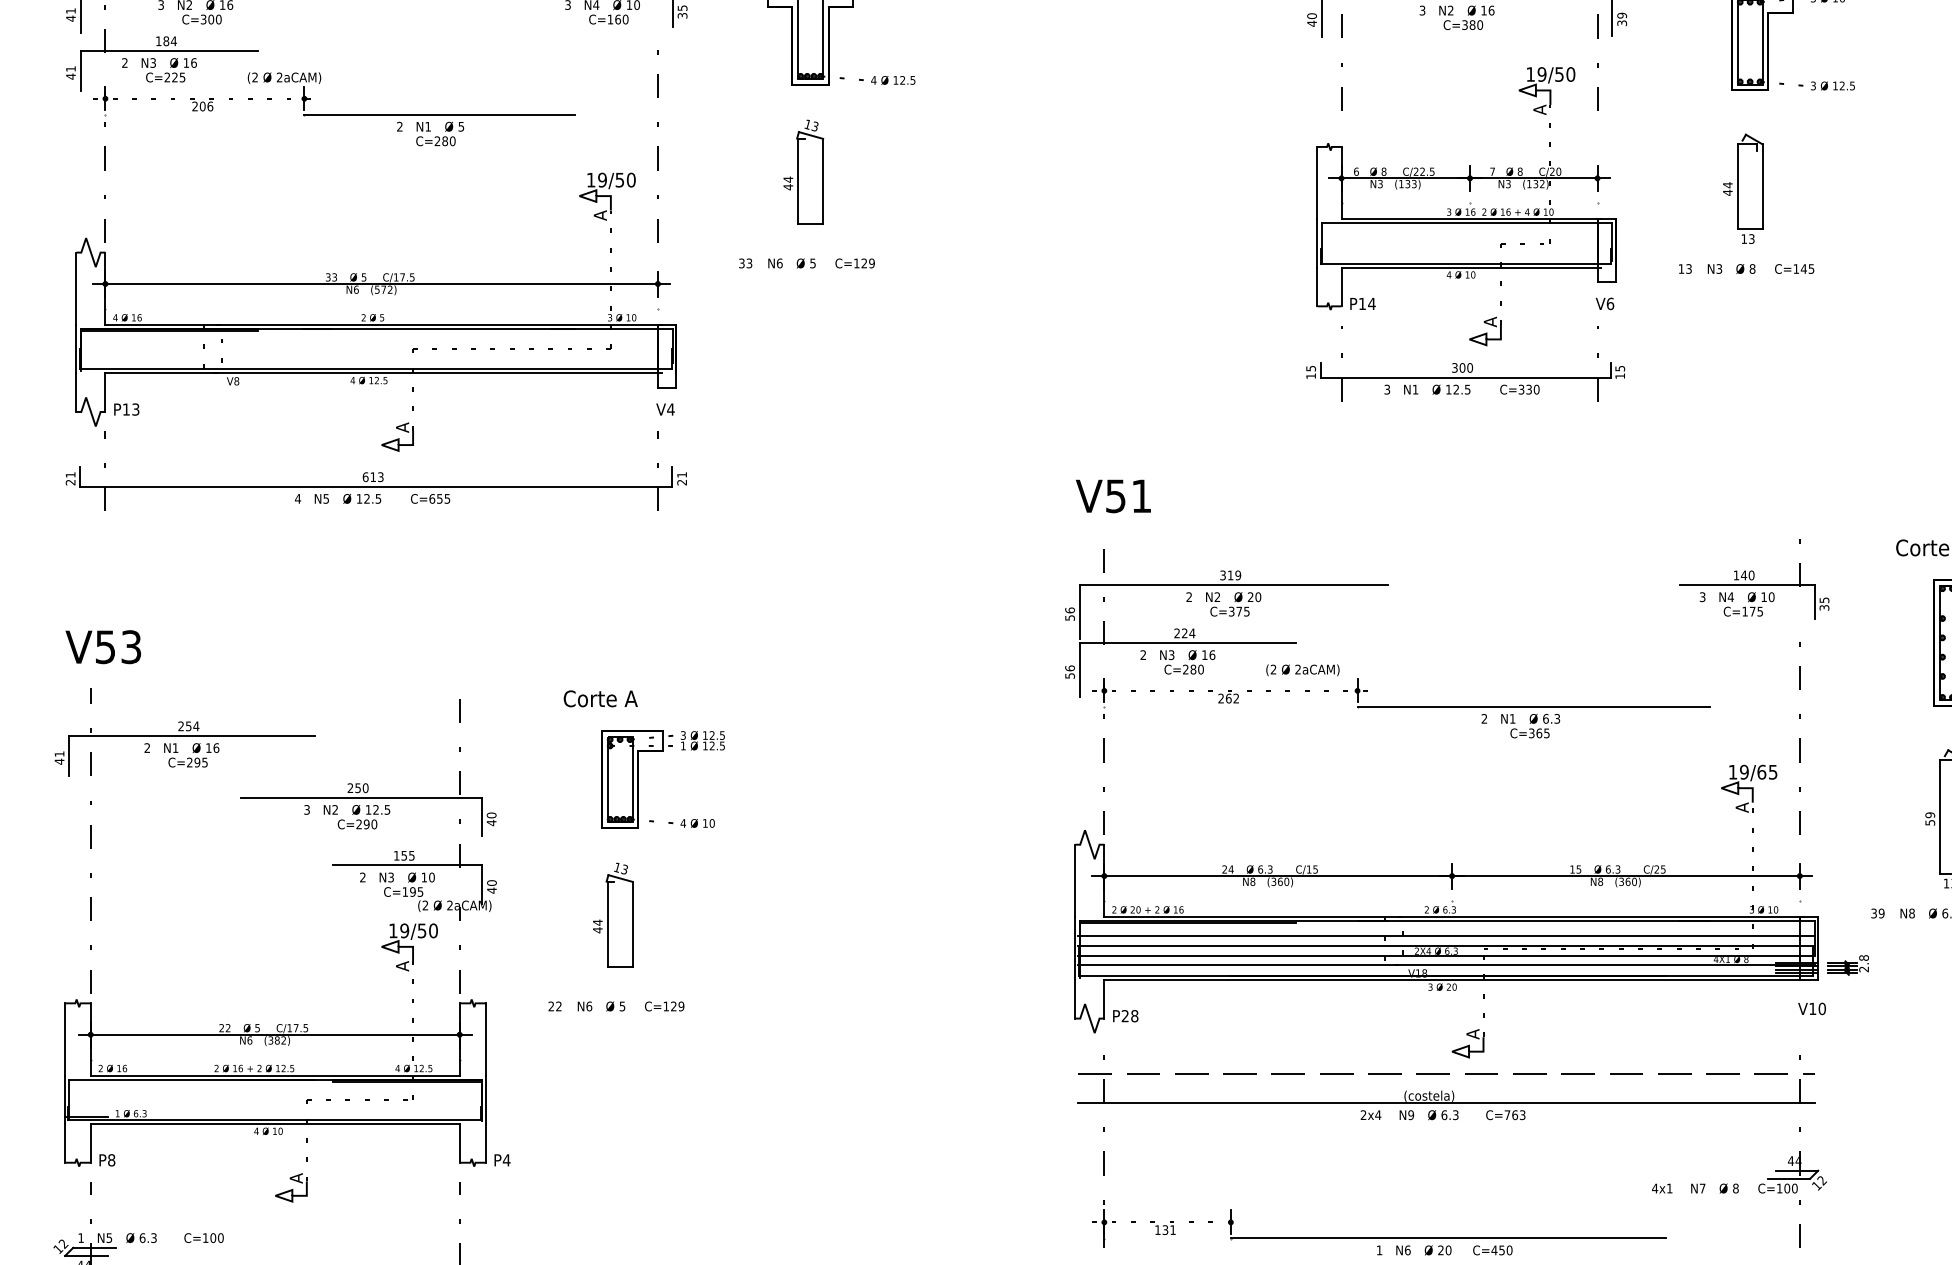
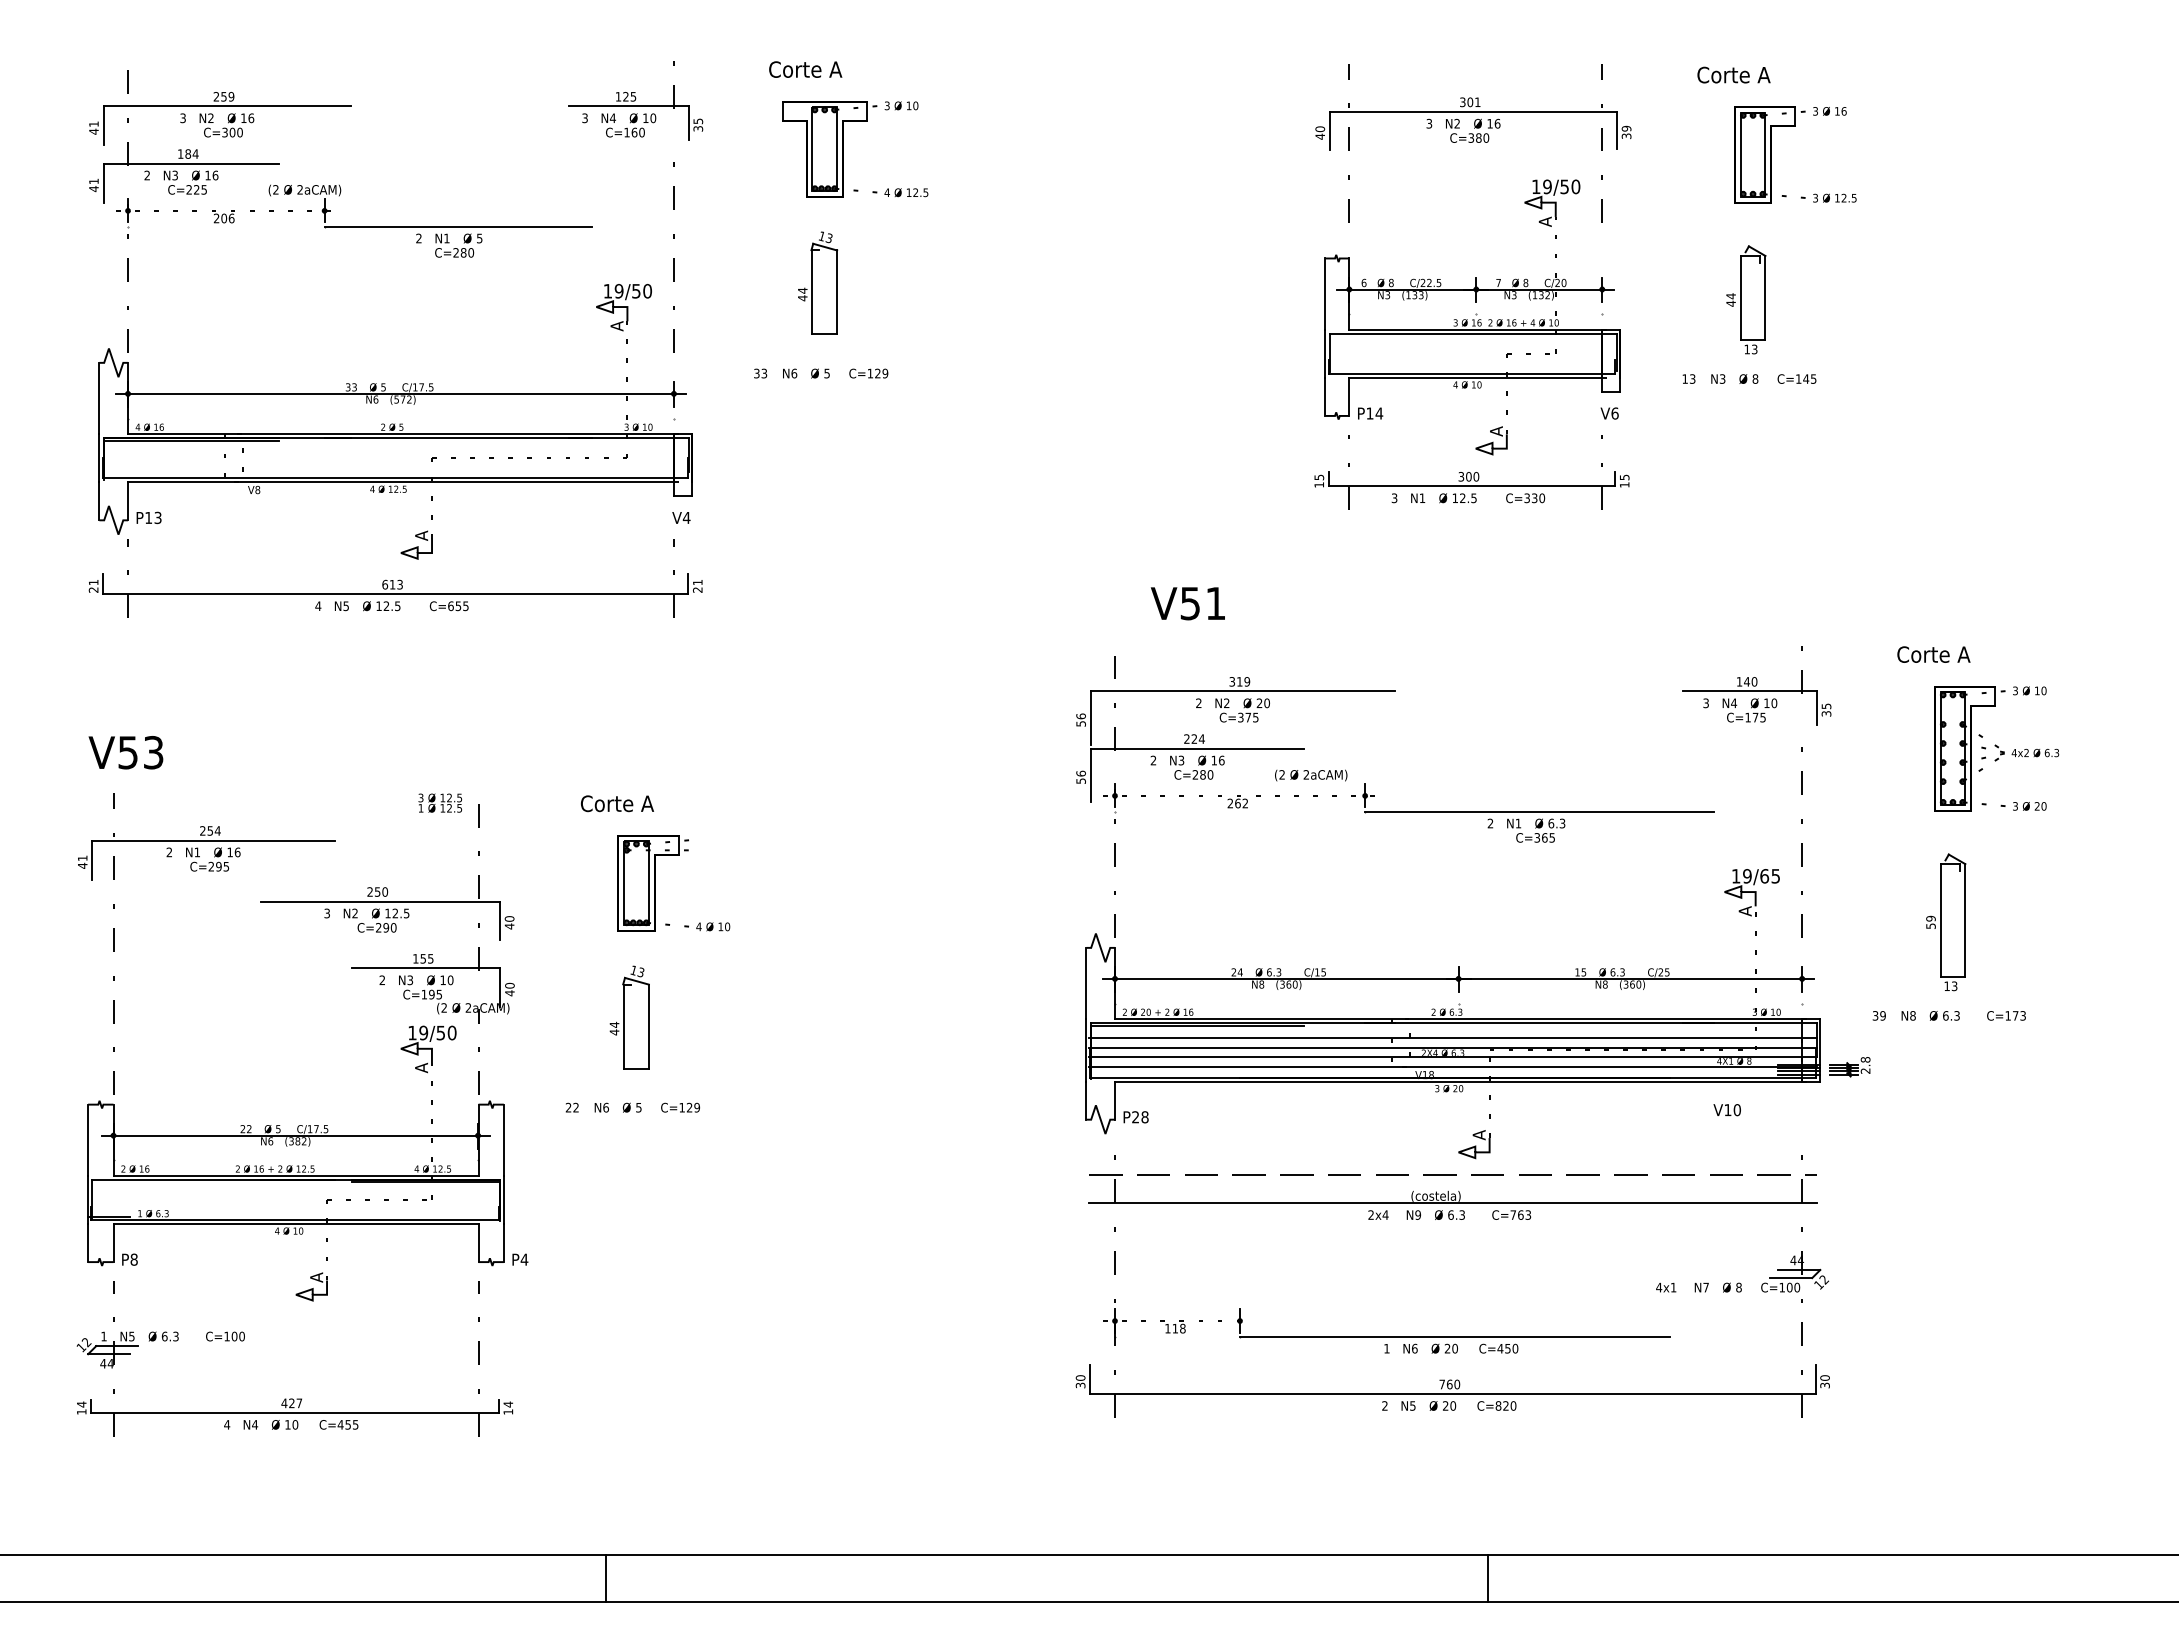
text: (1112, 496) -> (1187, 603), moved
text: (703, 740) -> (440, 802), moved
text: (1811, 1009) -> (1726, 1110), moved
text: (1168, 1229) -> (1178, 1328), 131 -> 118

